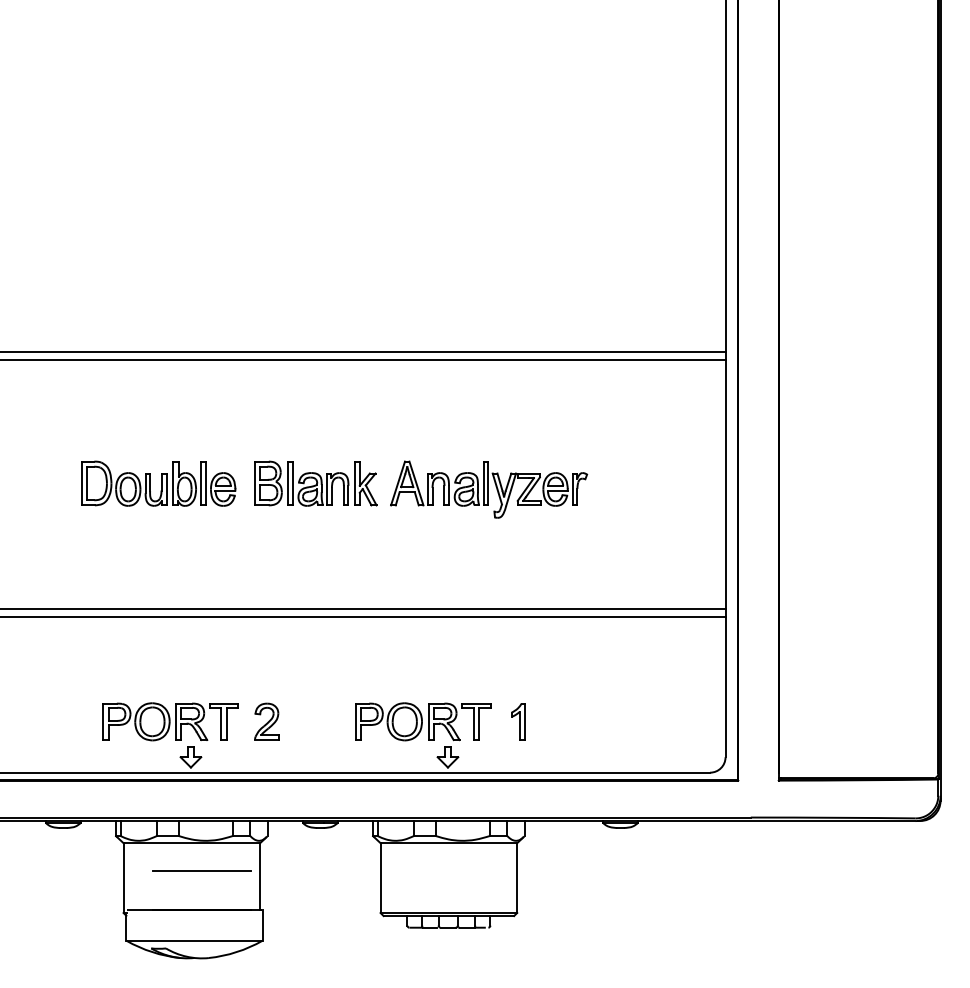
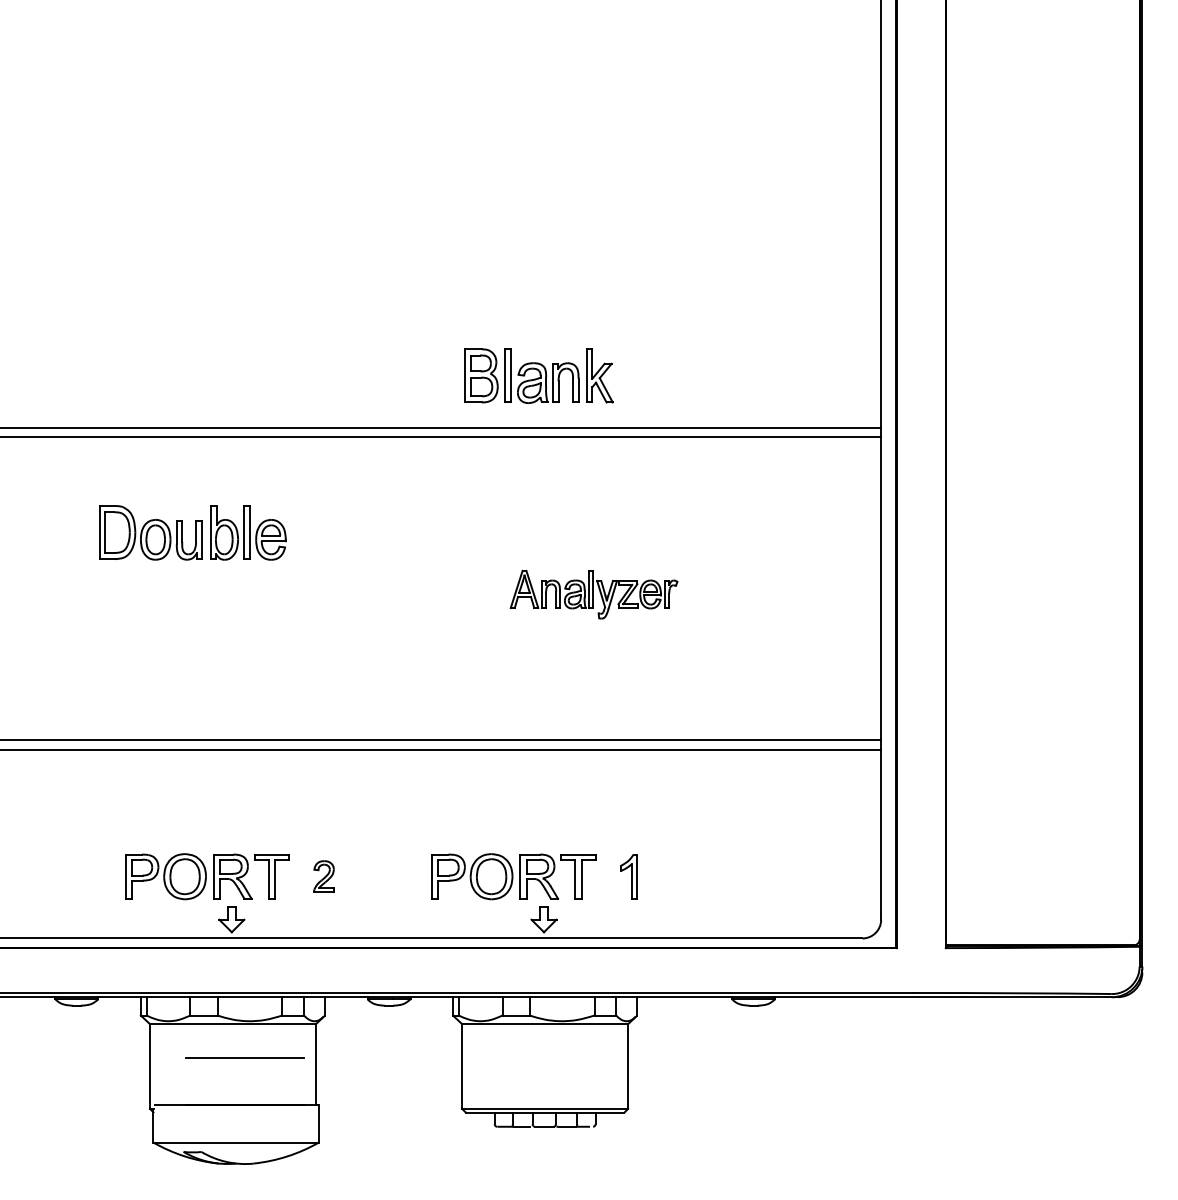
part: (158, 483) -> (192, 532), moved
part: (315, 483) -> (538, 375), moved
part: (489, 489) -> (594, 594), size x0.7
part: (266, 721) -> (323, 876), size x0.7

